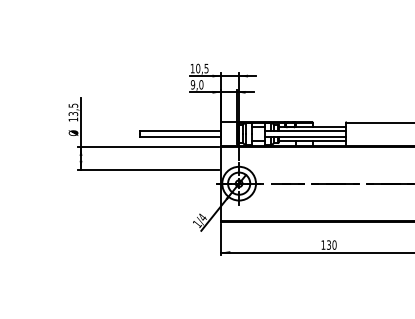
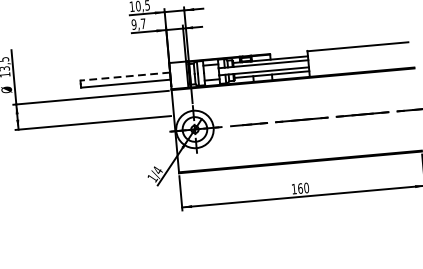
text: (201, 84) -> (143, 23), 9,0 -> 9,7
line: (180, 130) -> (124, 76), solid -> dashed
text: (328, 244) -> (299, 187), 130 -> 160

